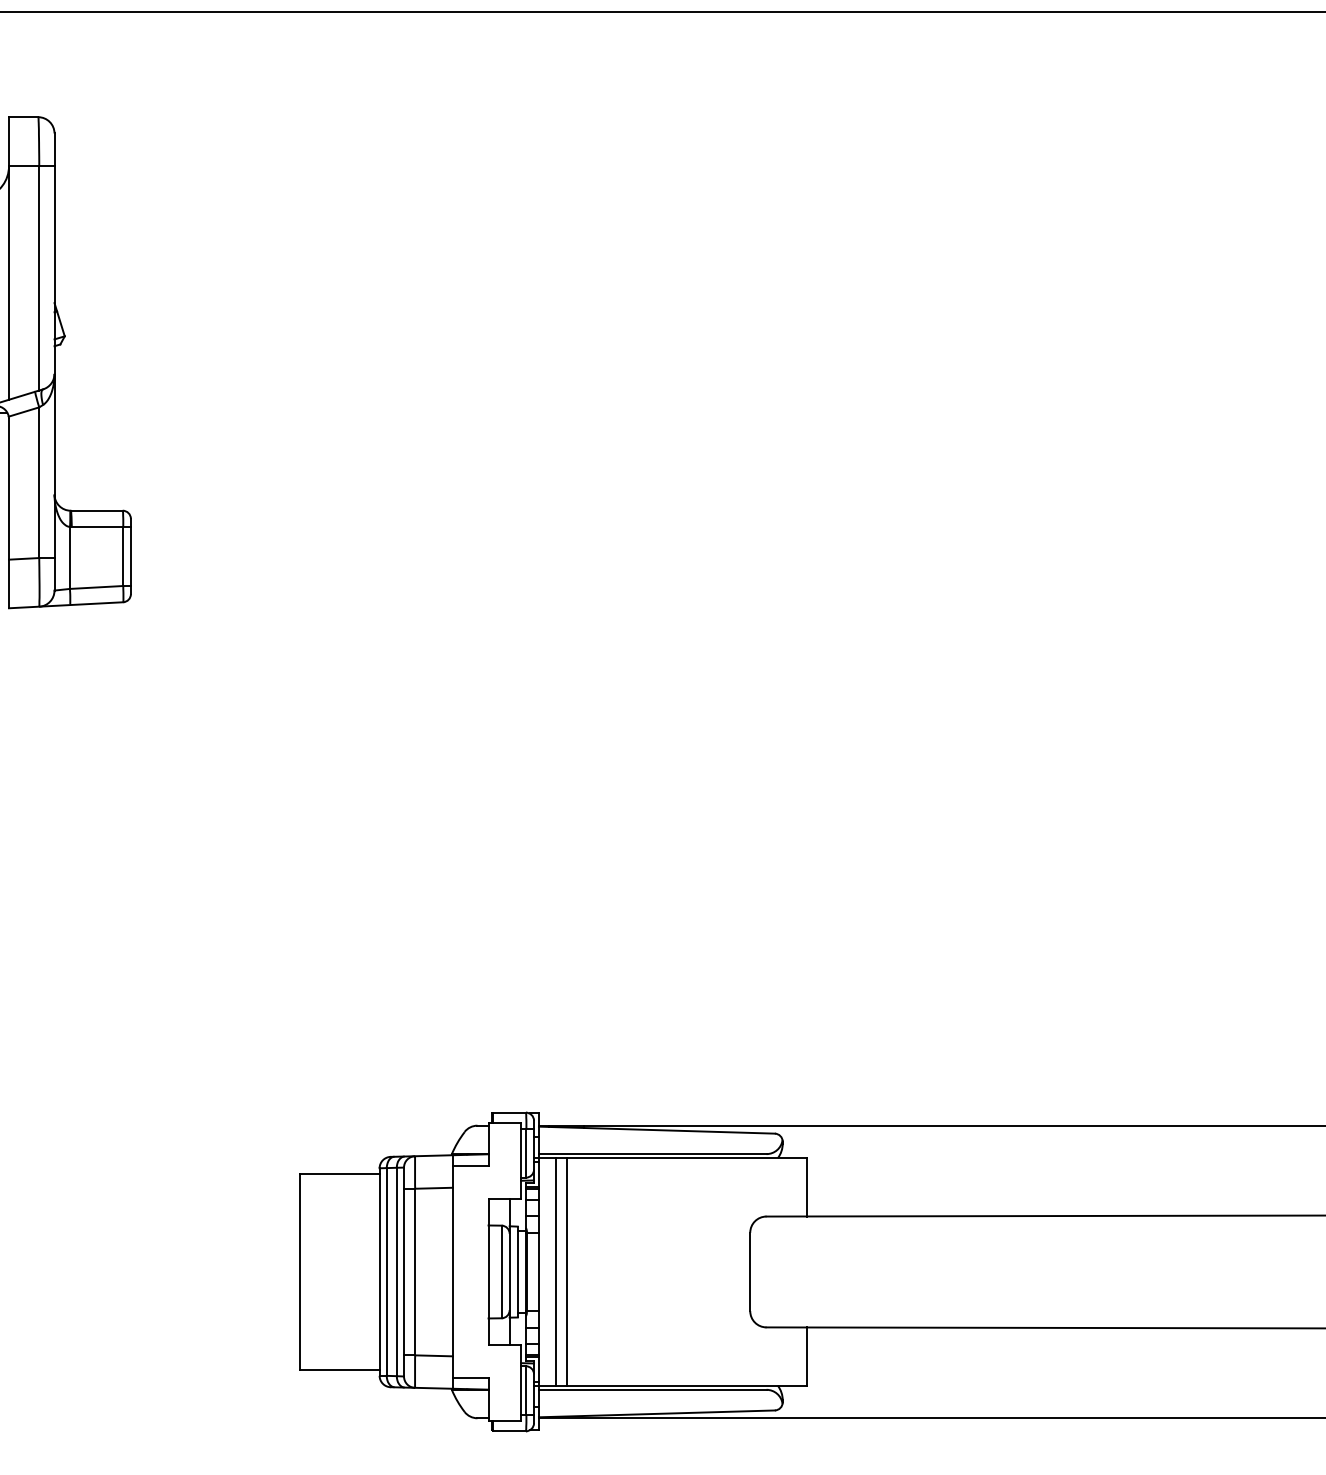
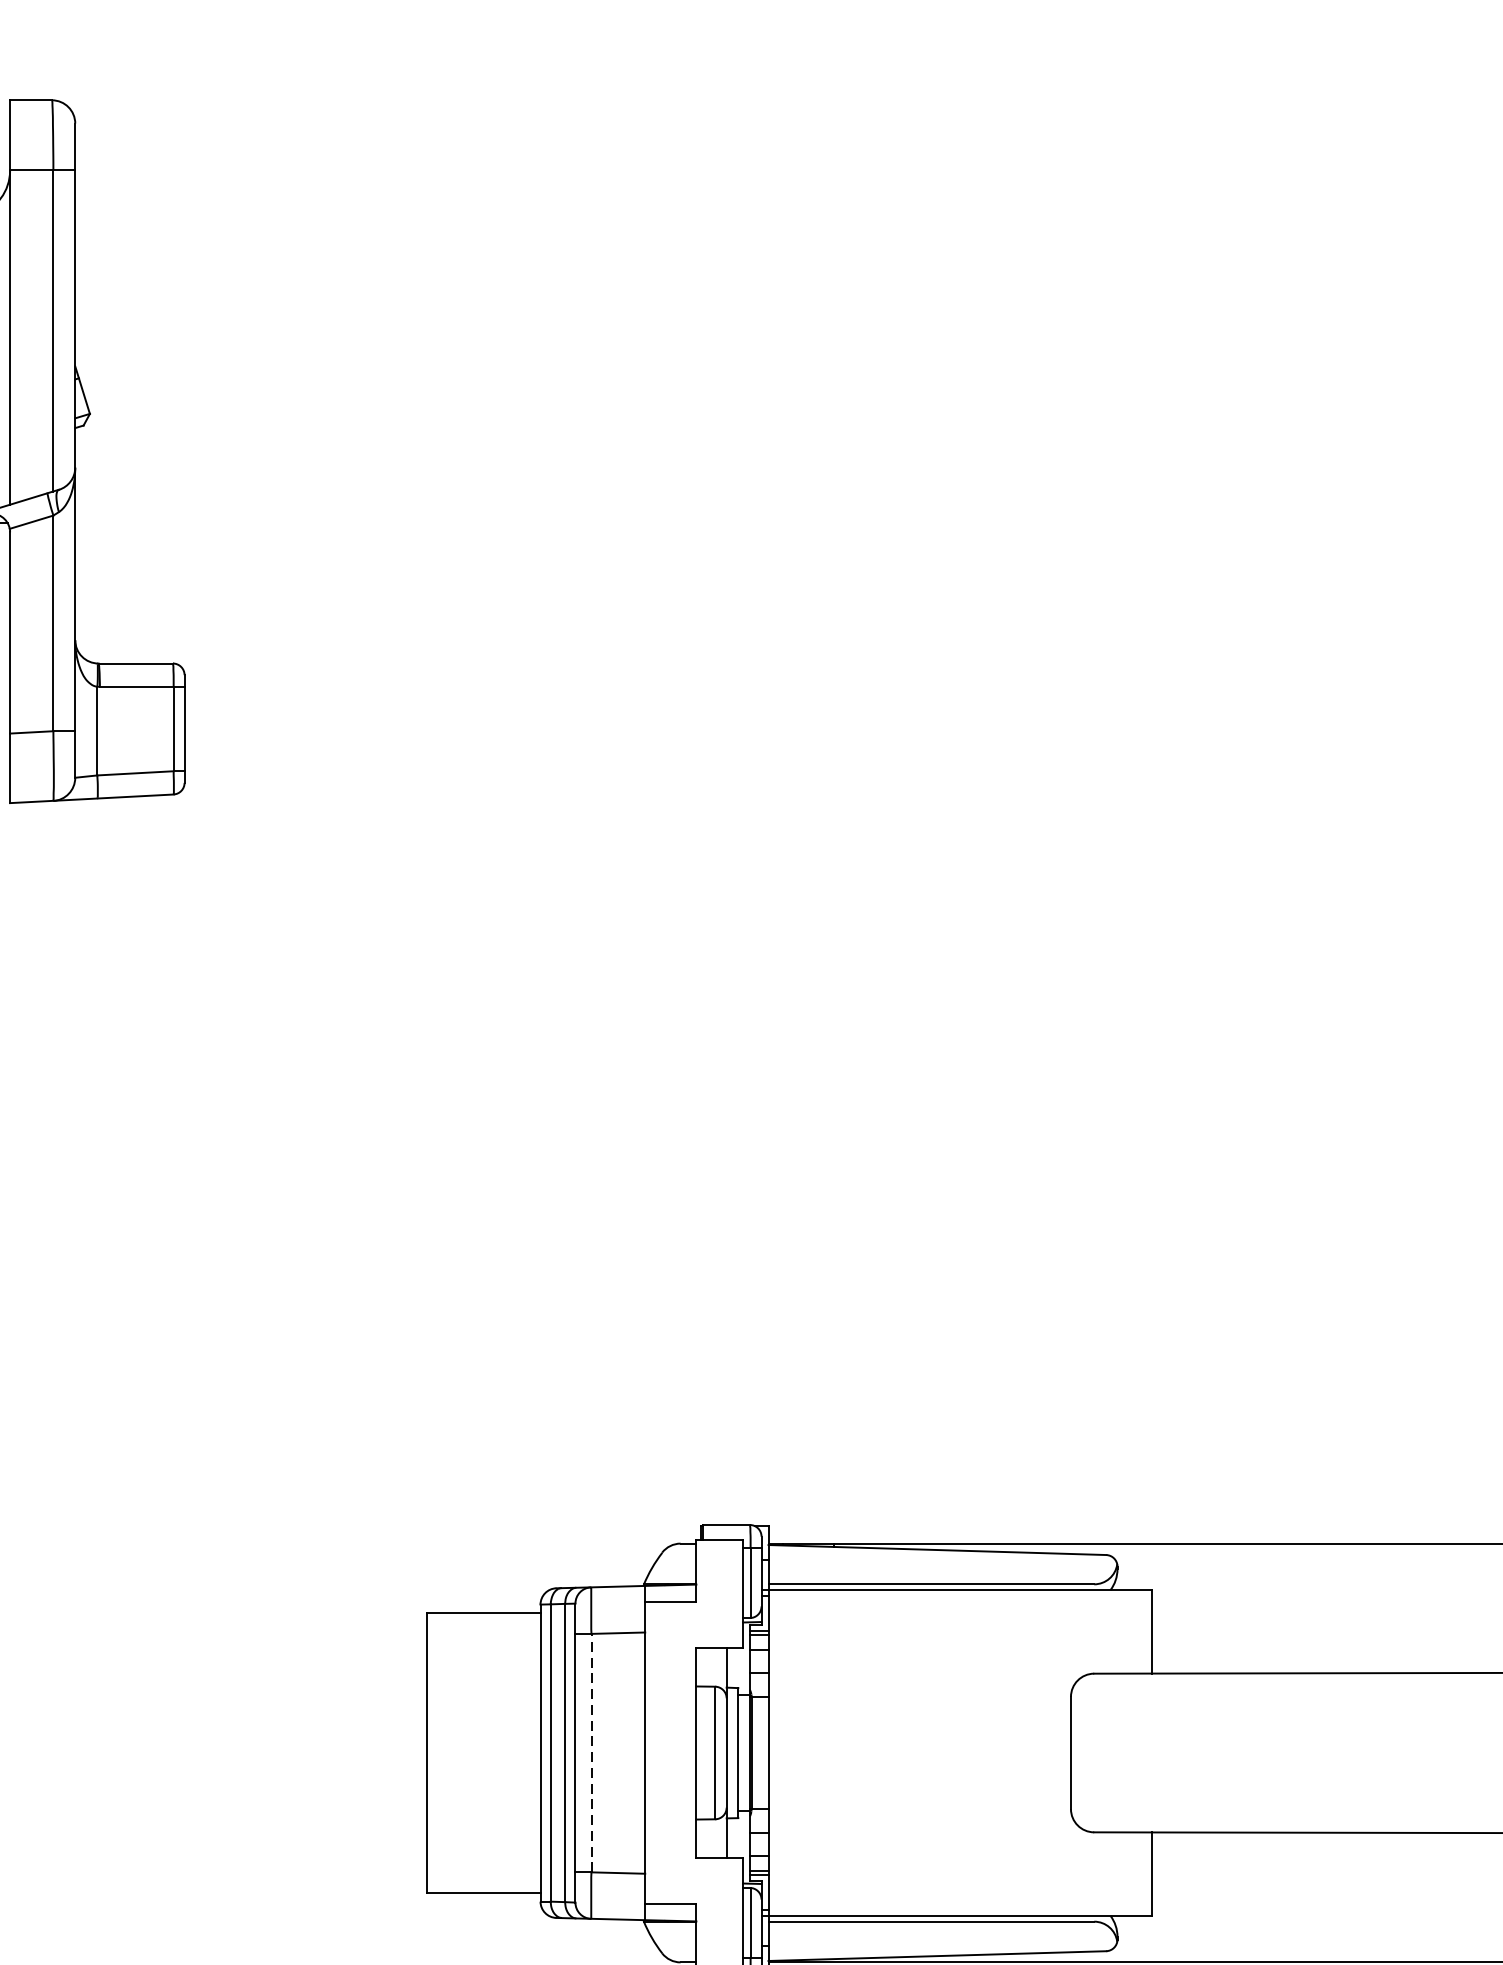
line: (415, 1271) -> (591, 1752), solid -> dashed
line: (556, 1271) -> (793, 1752), removed
line: (566, 1271) -> (807, 1752), removed

